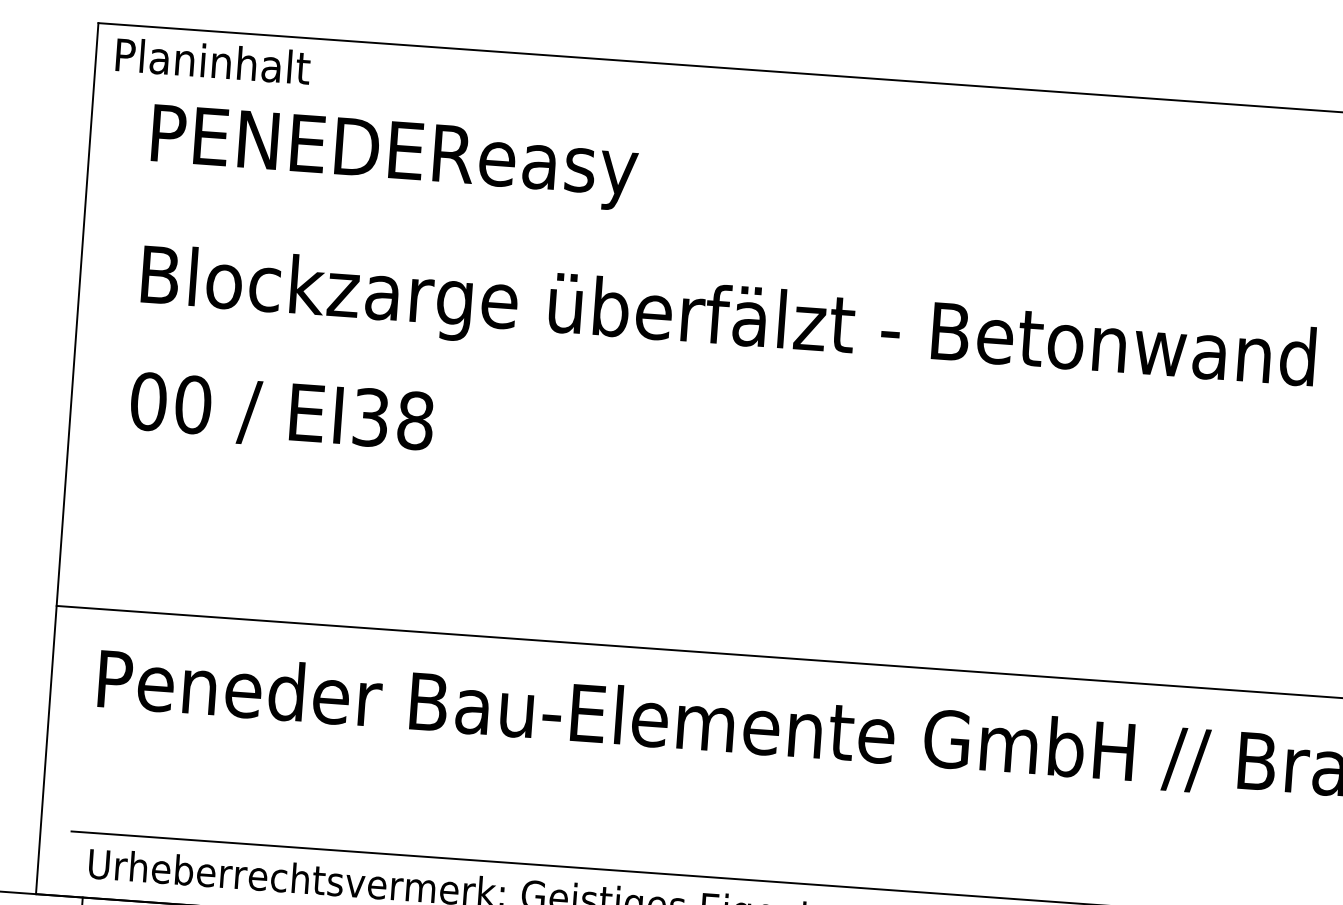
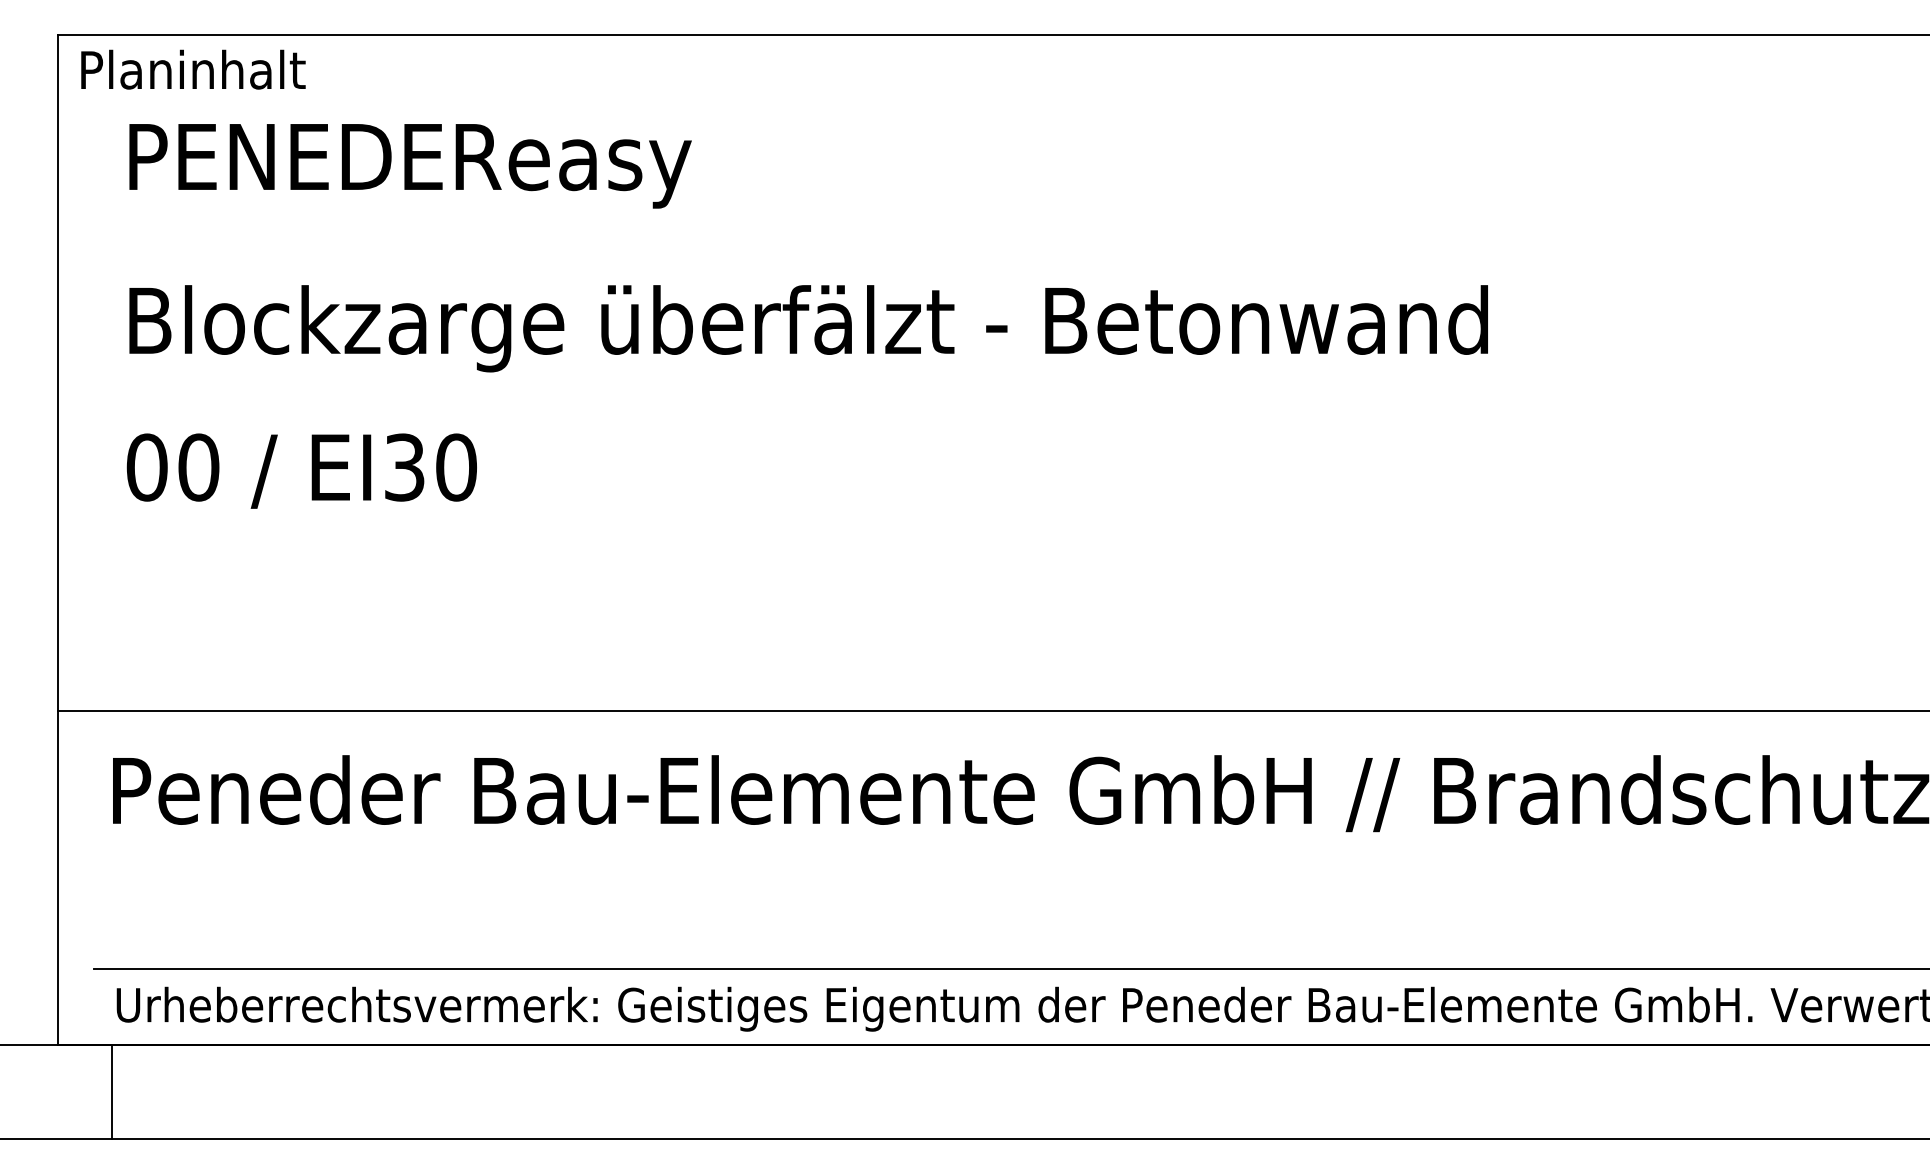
text: (415, 420) -> (456, 467), EI38 -> EI30

